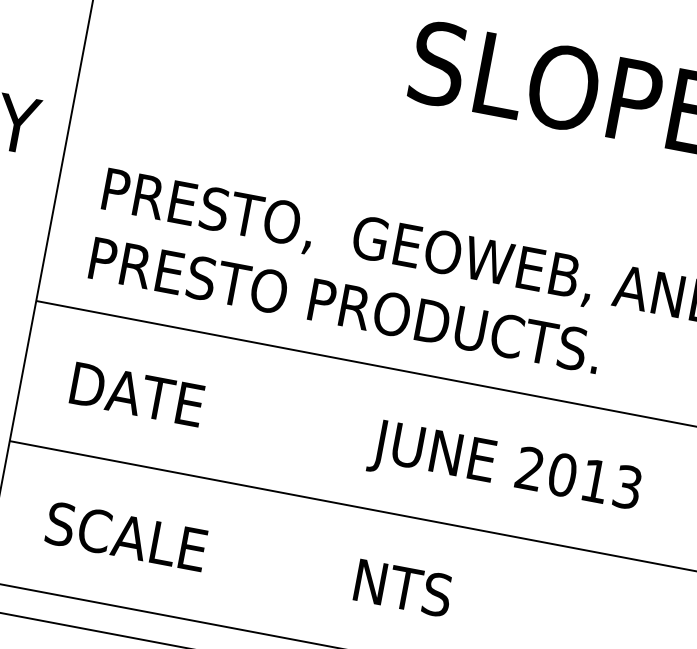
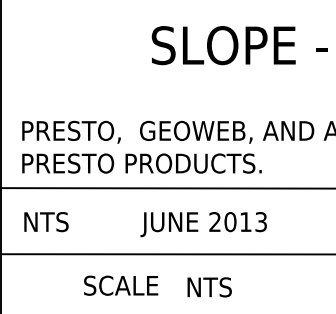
text: (138, 395) -> (55, 222), DATE -> NTS
text: (504, 469) -> (203, 224), moved
text: (127, 536) -> (121, 285), moved
text: (402, 588) -> (209, 287), moved

